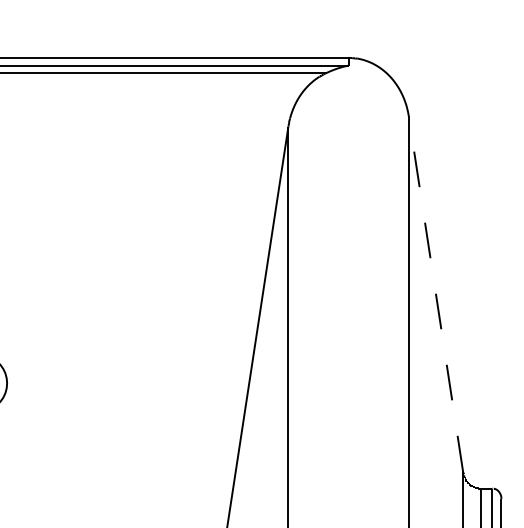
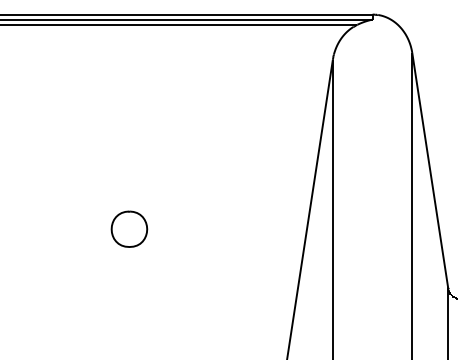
line: (436, 294) -> (430, 170), dashed -> solid

